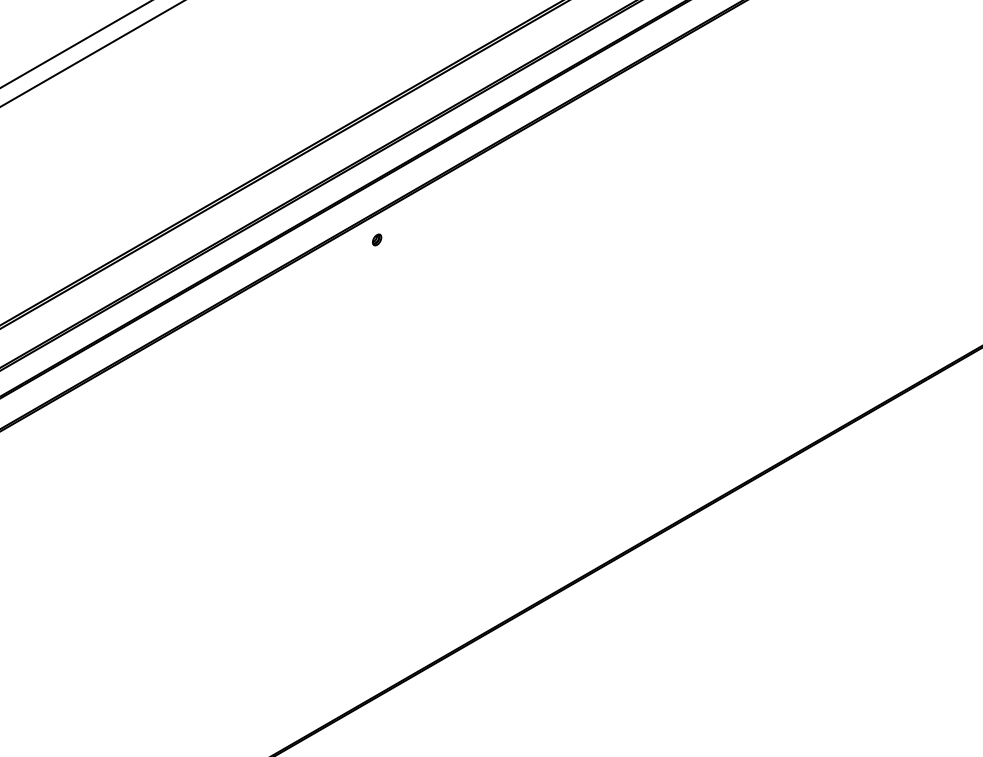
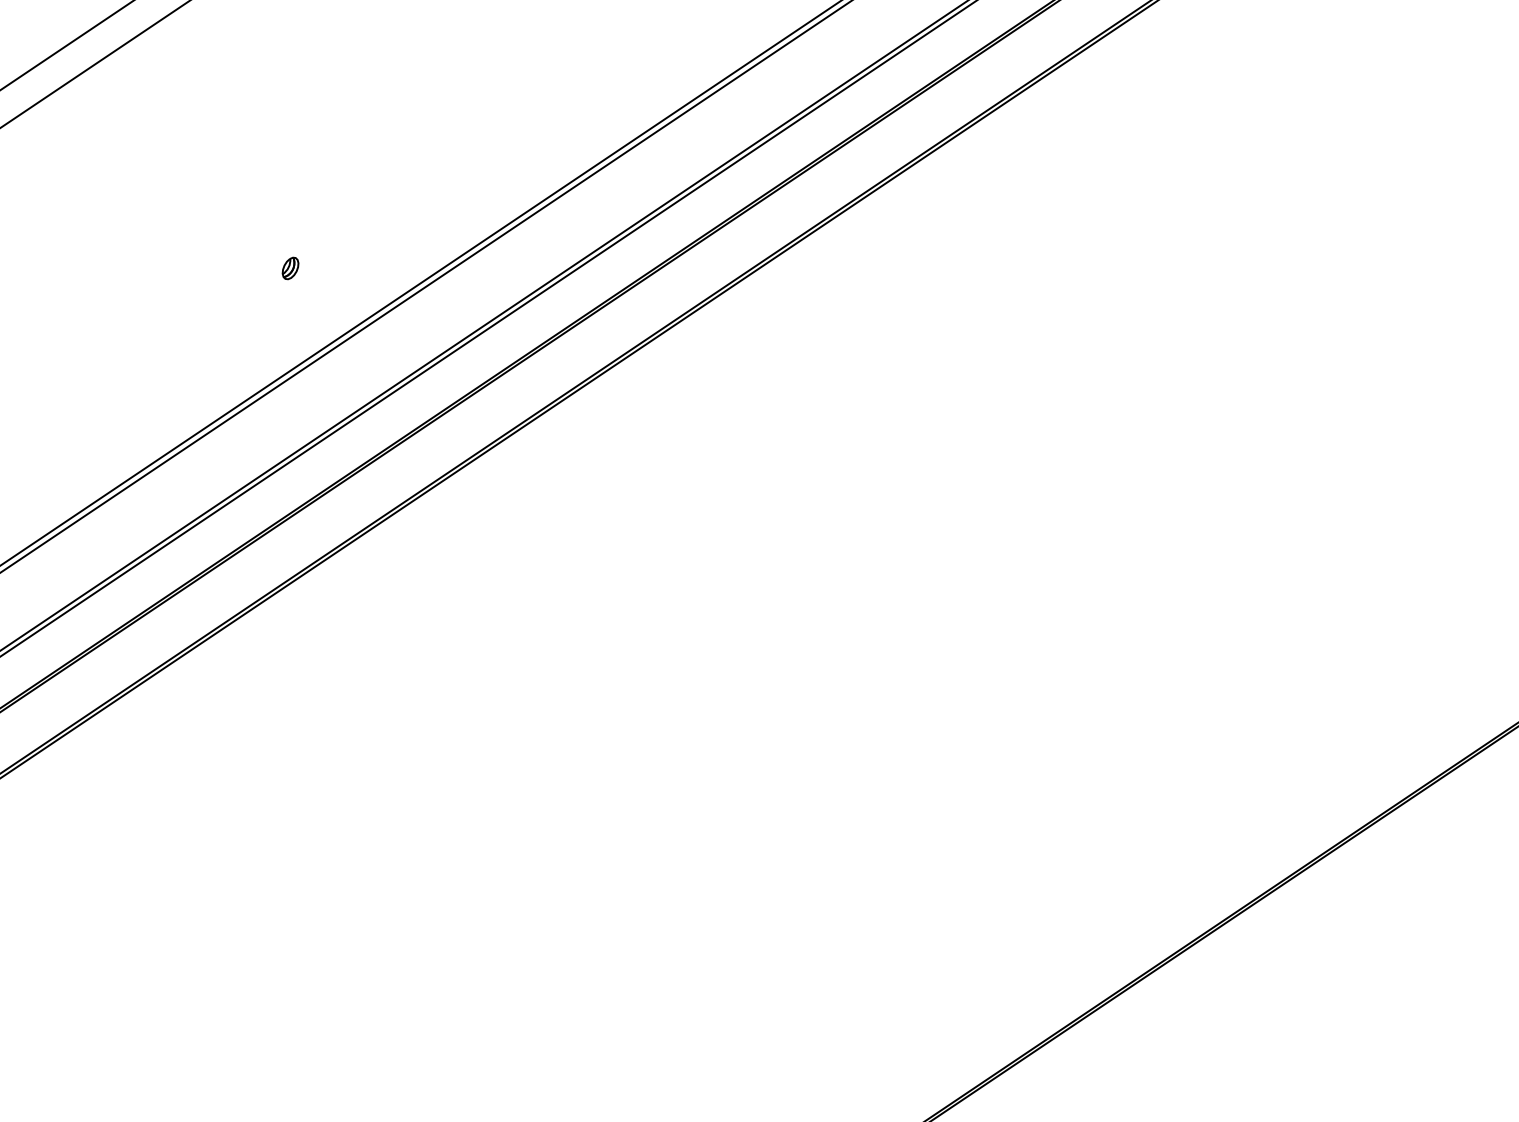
part: (377, 239) -> (291, 267), moved

